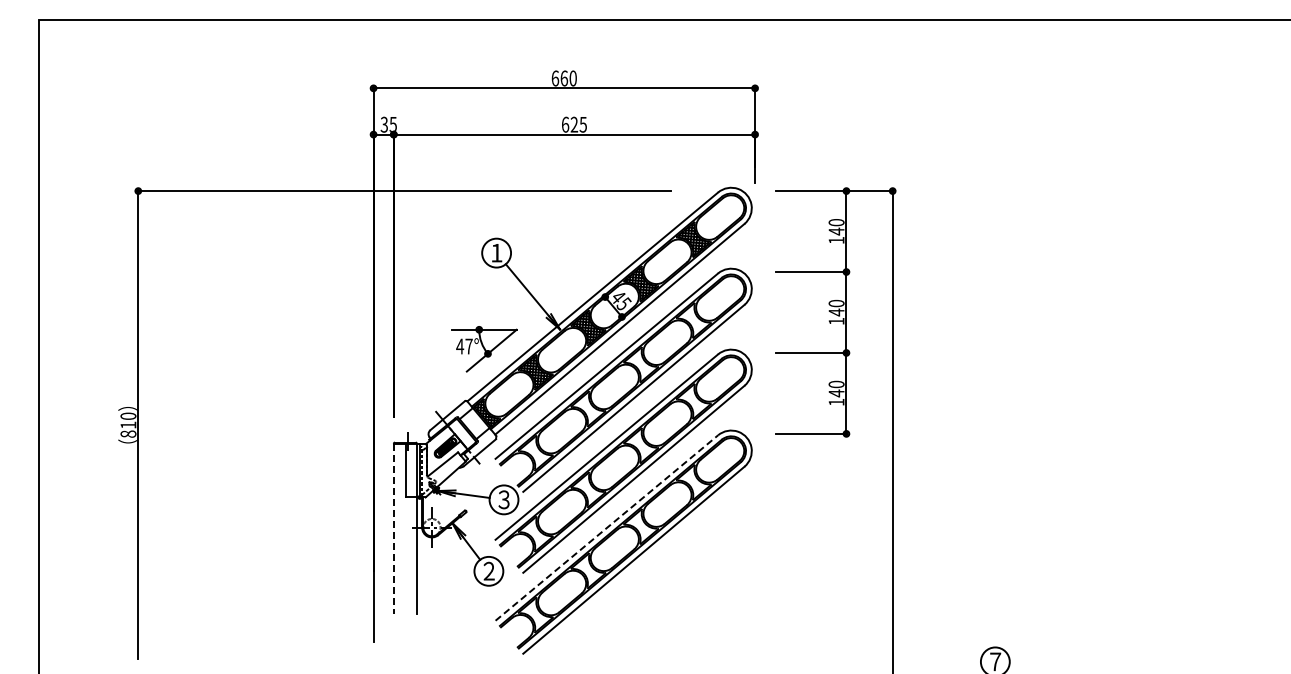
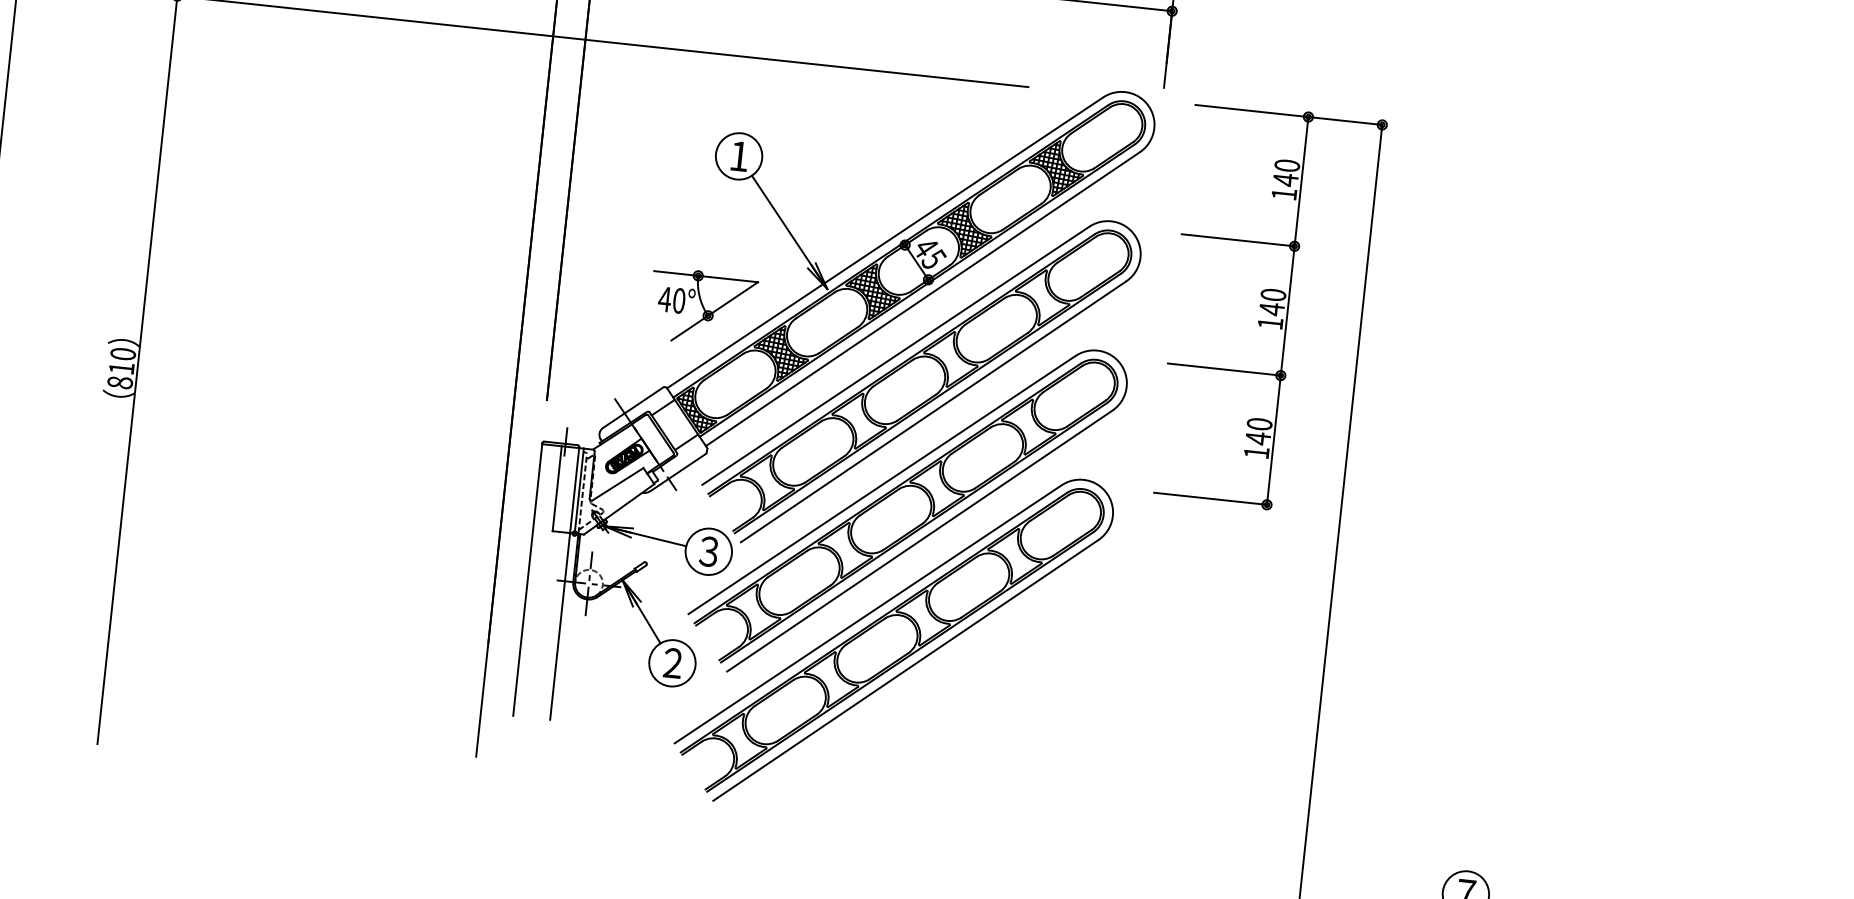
text: (468, 346) -> (678, 300), 47° -> 40°
line: (606, 528) -> (867, 614), dashed -> solid
line: (393, 529) -> (527, 580), dashed -> solid

